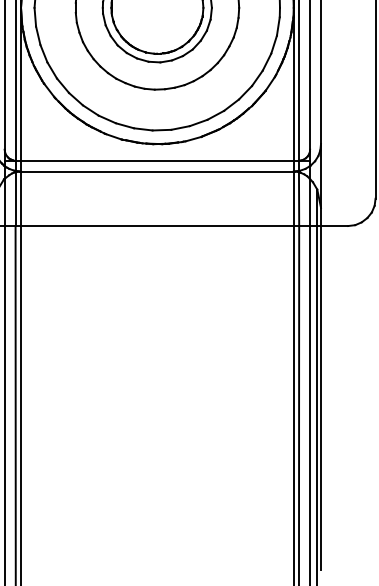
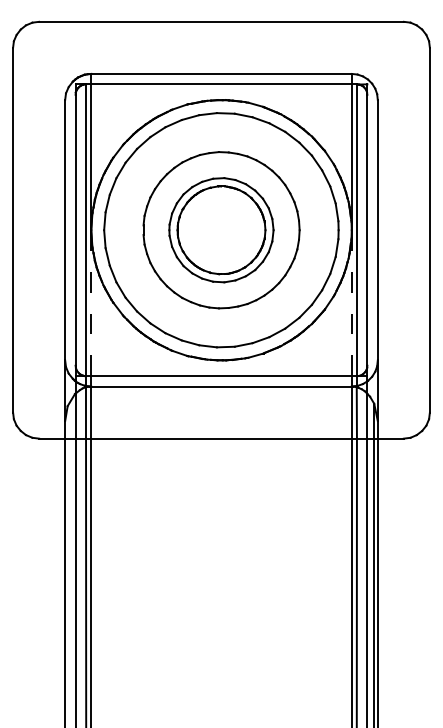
line: (21, 84) -> (91, 303), solid -> dashed
line: (293, 84) -> (351, 303), solid -> dashed

